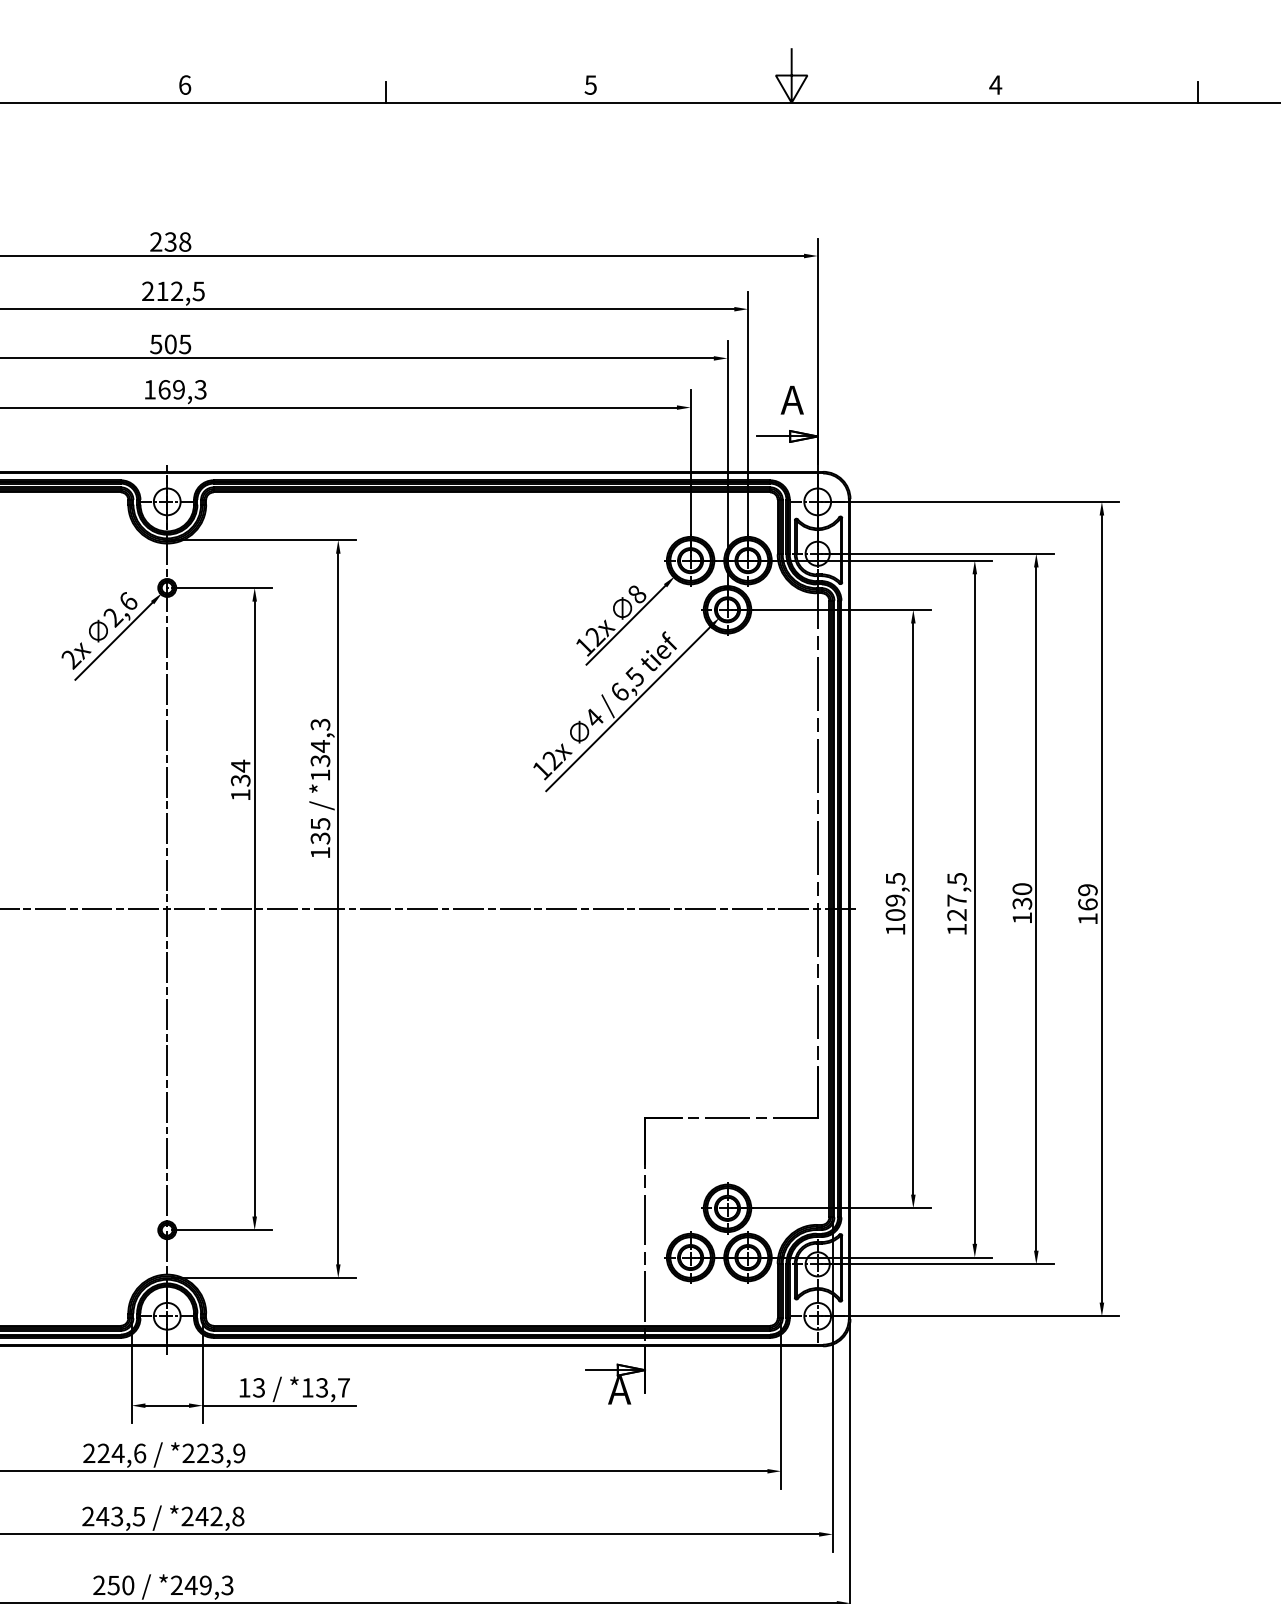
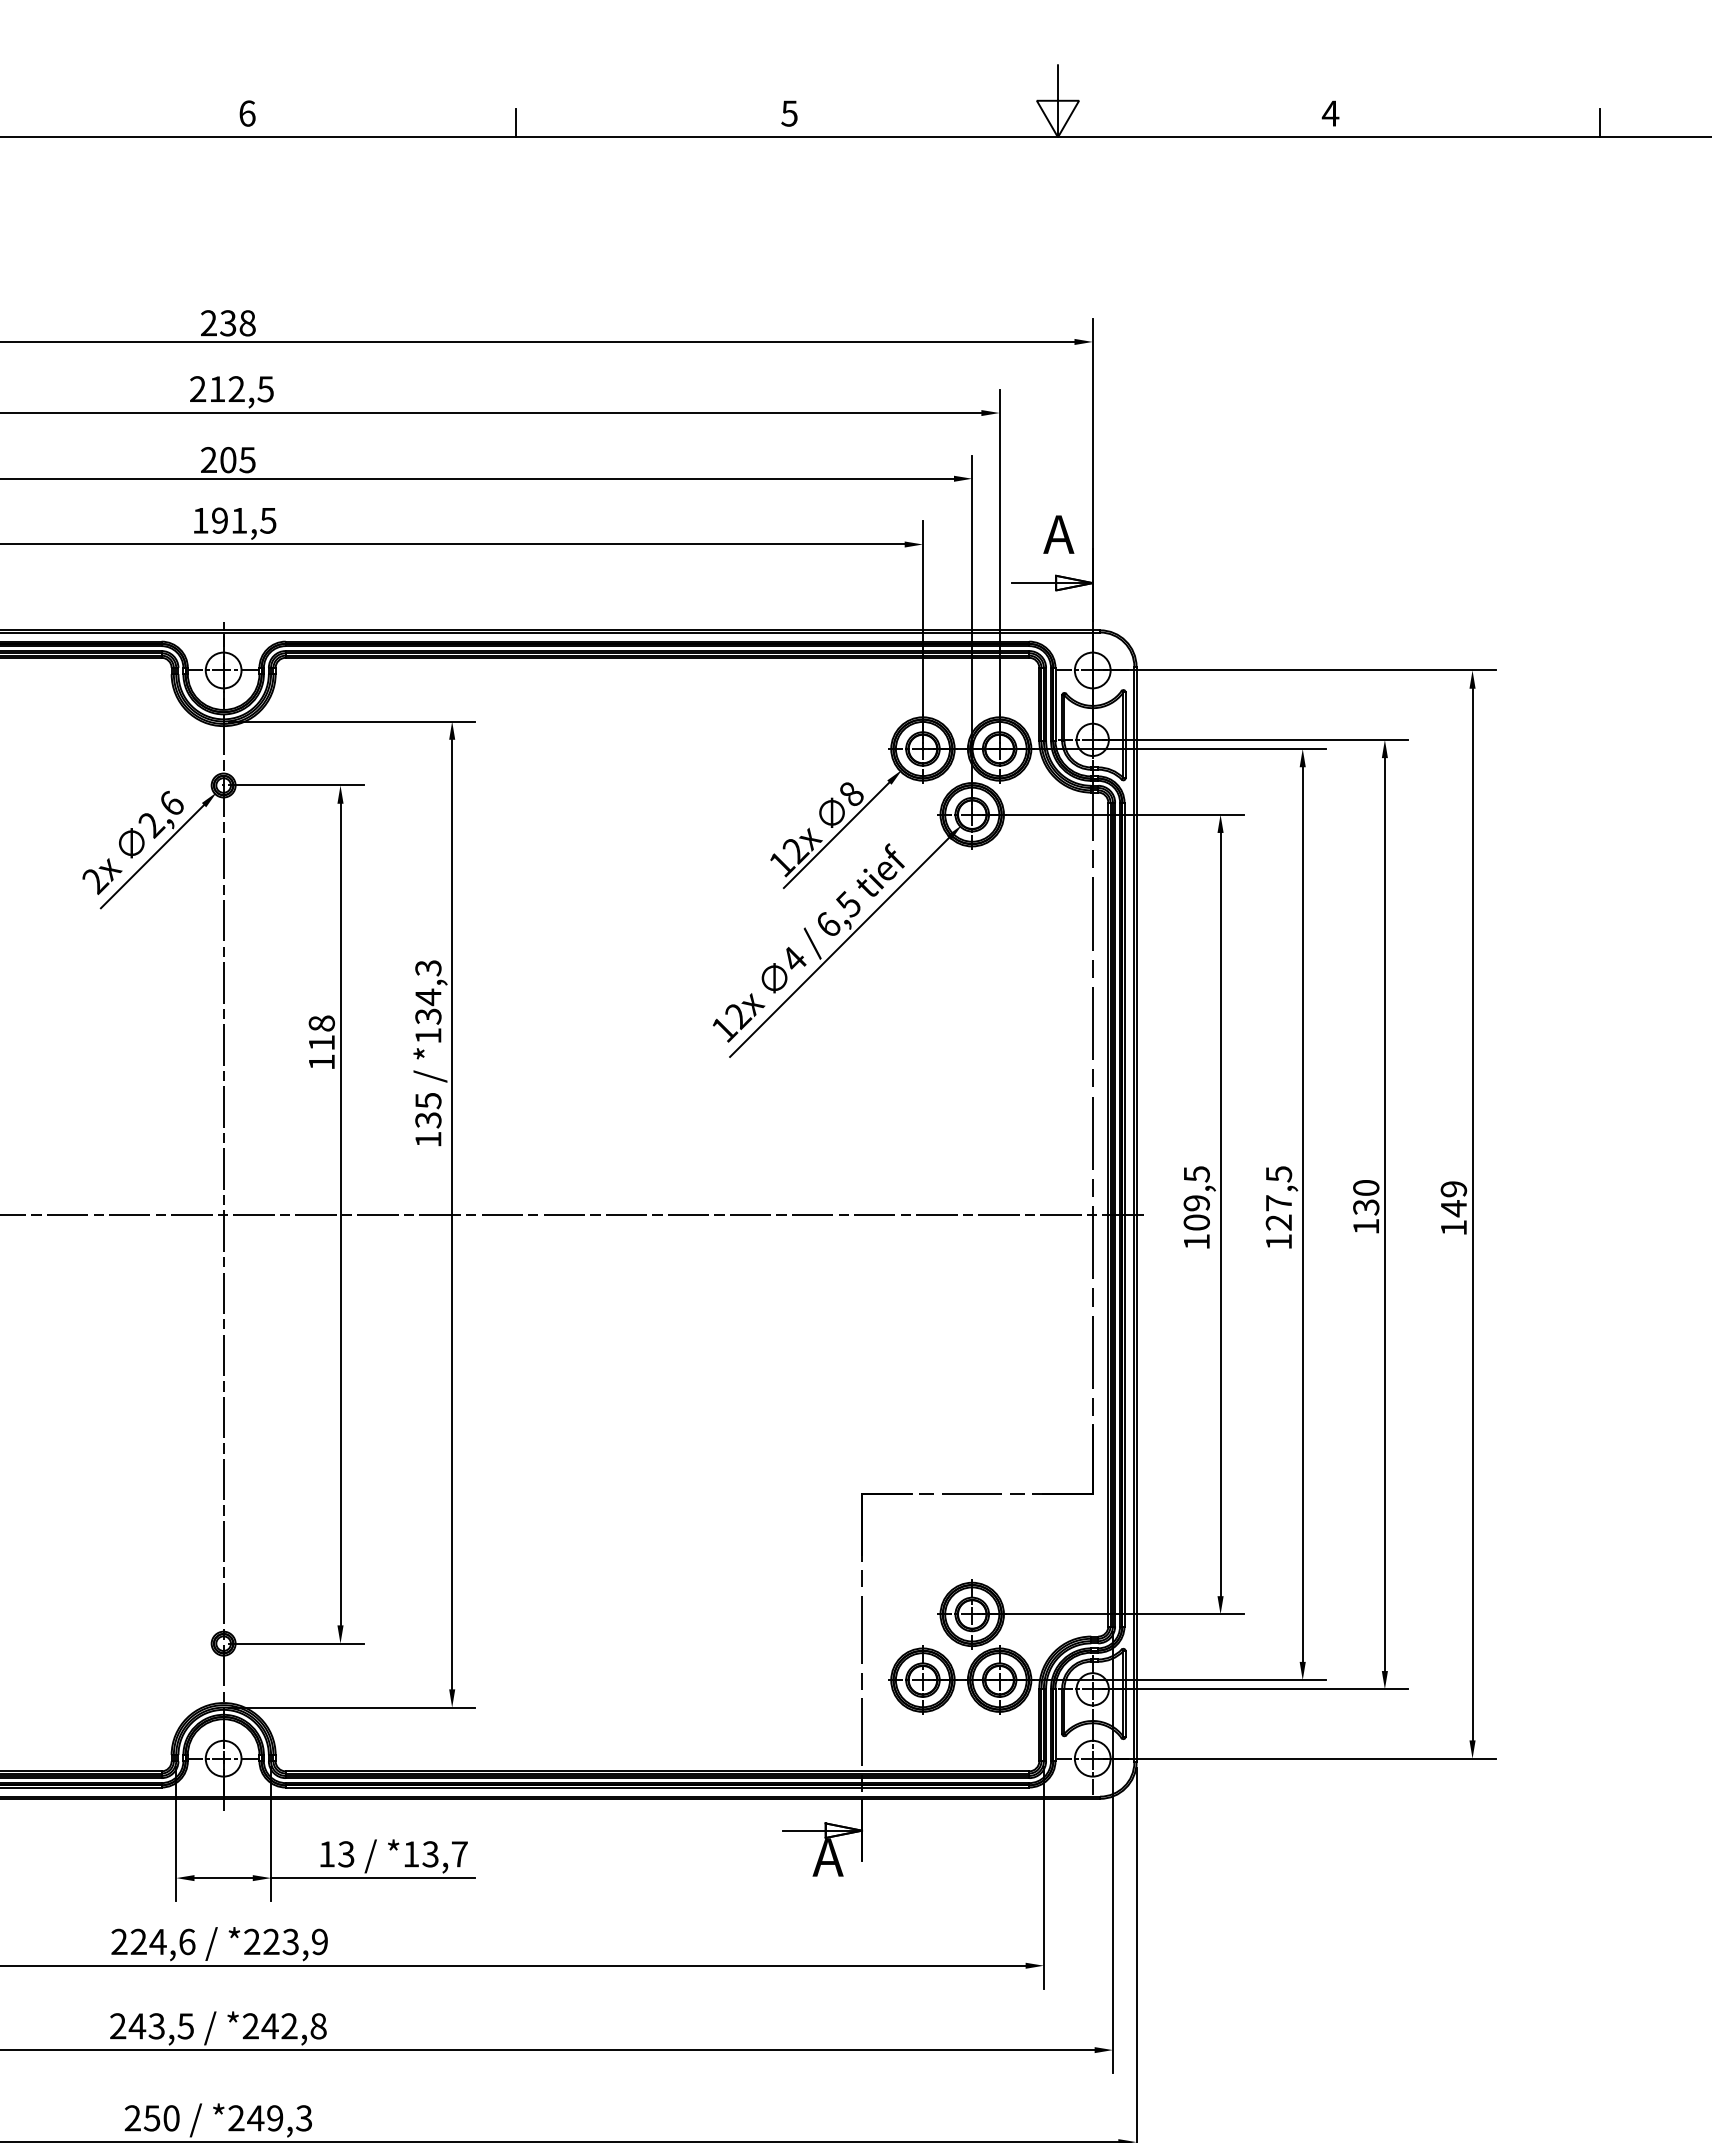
text: (155, 344) -> (208, 460), 505 -> 205
text: (182, 389) -> (244, 520), 169,3 -> 191,5
text: (240, 773) -> (321, 1033), 134 -> 118
text: (1087, 904) -> (1453, 1208), 169 -> 149

